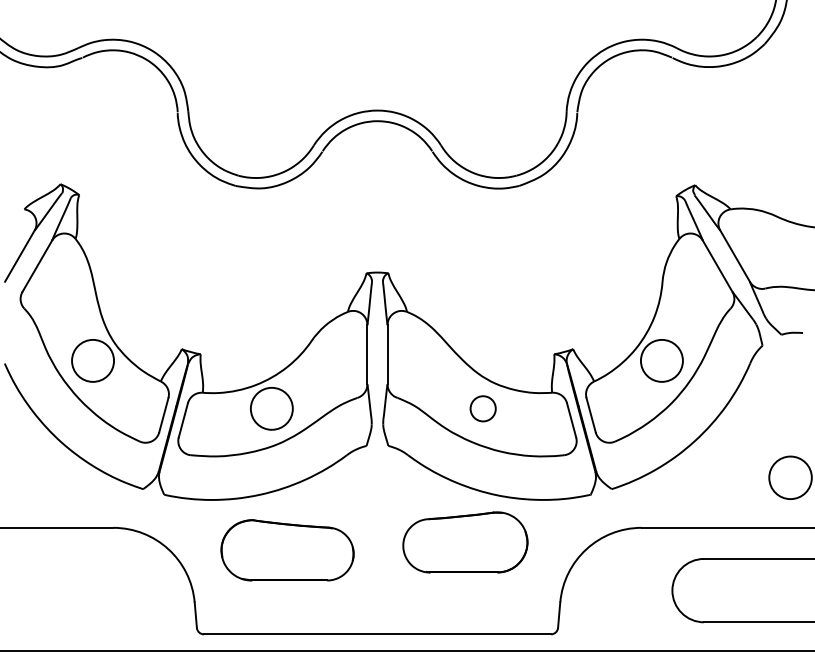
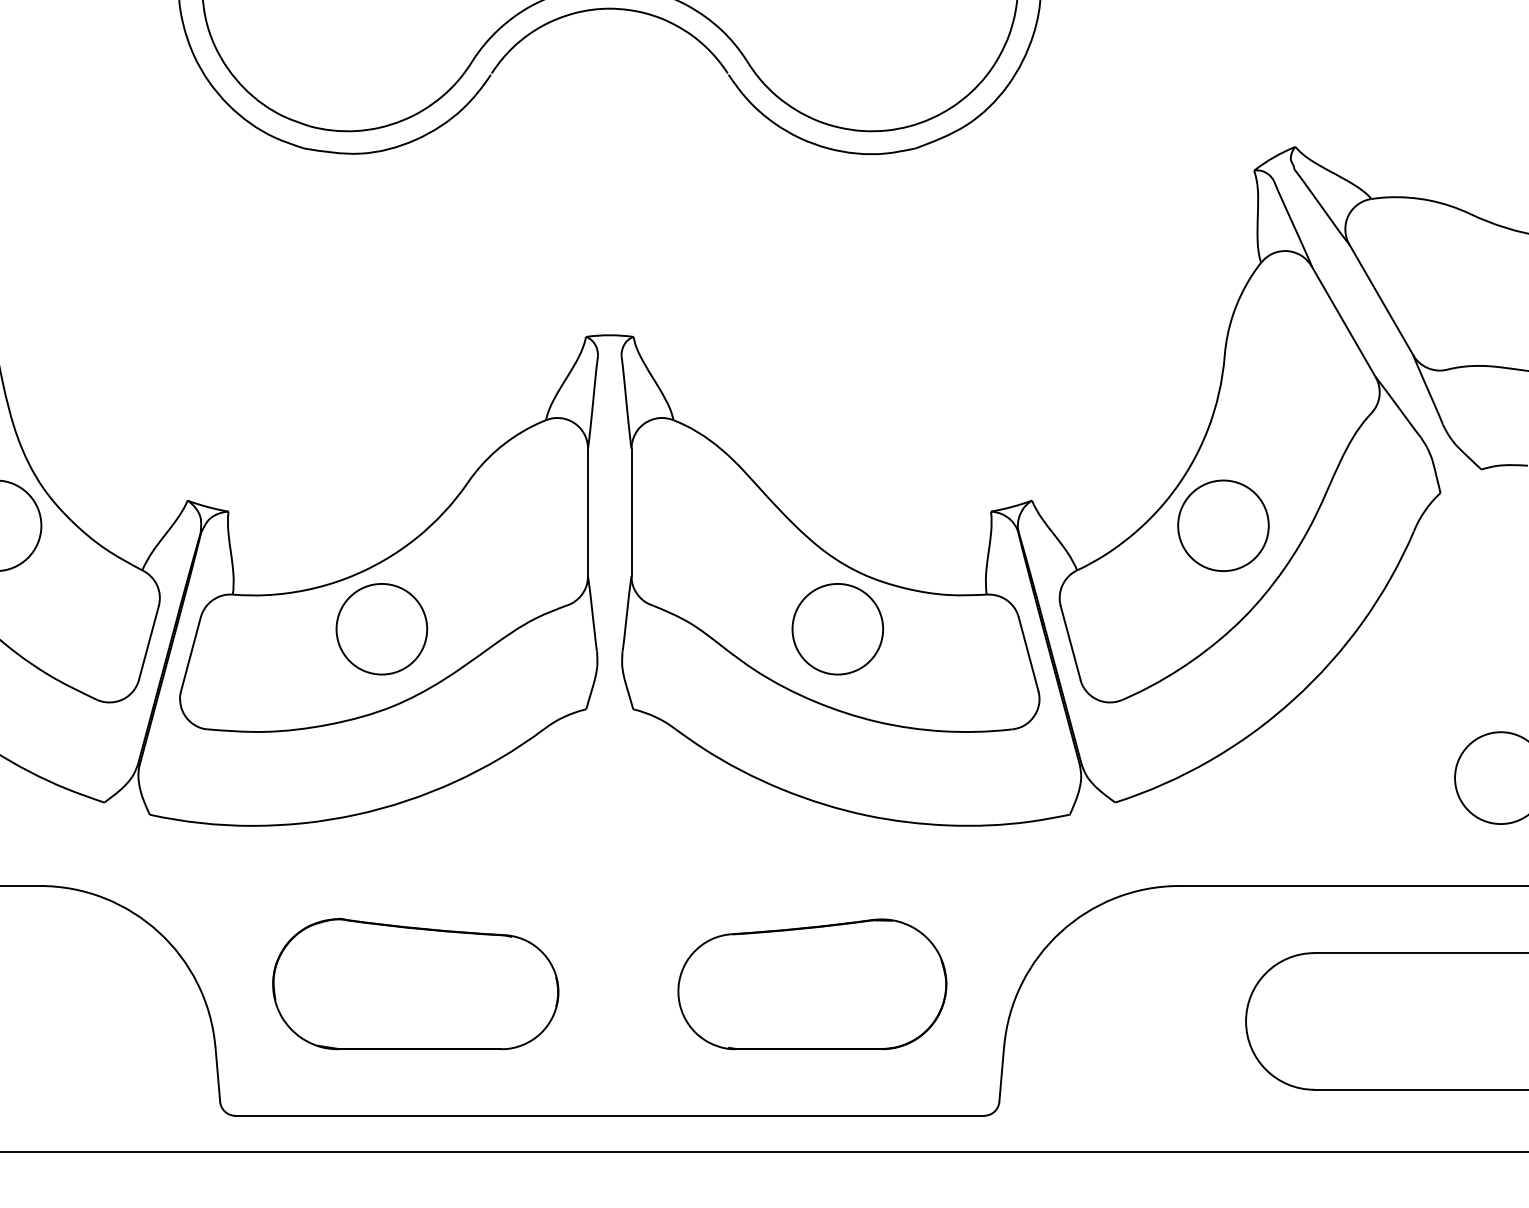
circle: (483, 408) -> (838, 628), size x1.67
part: (465, 542) -> (812, 984), moved
part: (287, 550) -> (415, 984), moved

